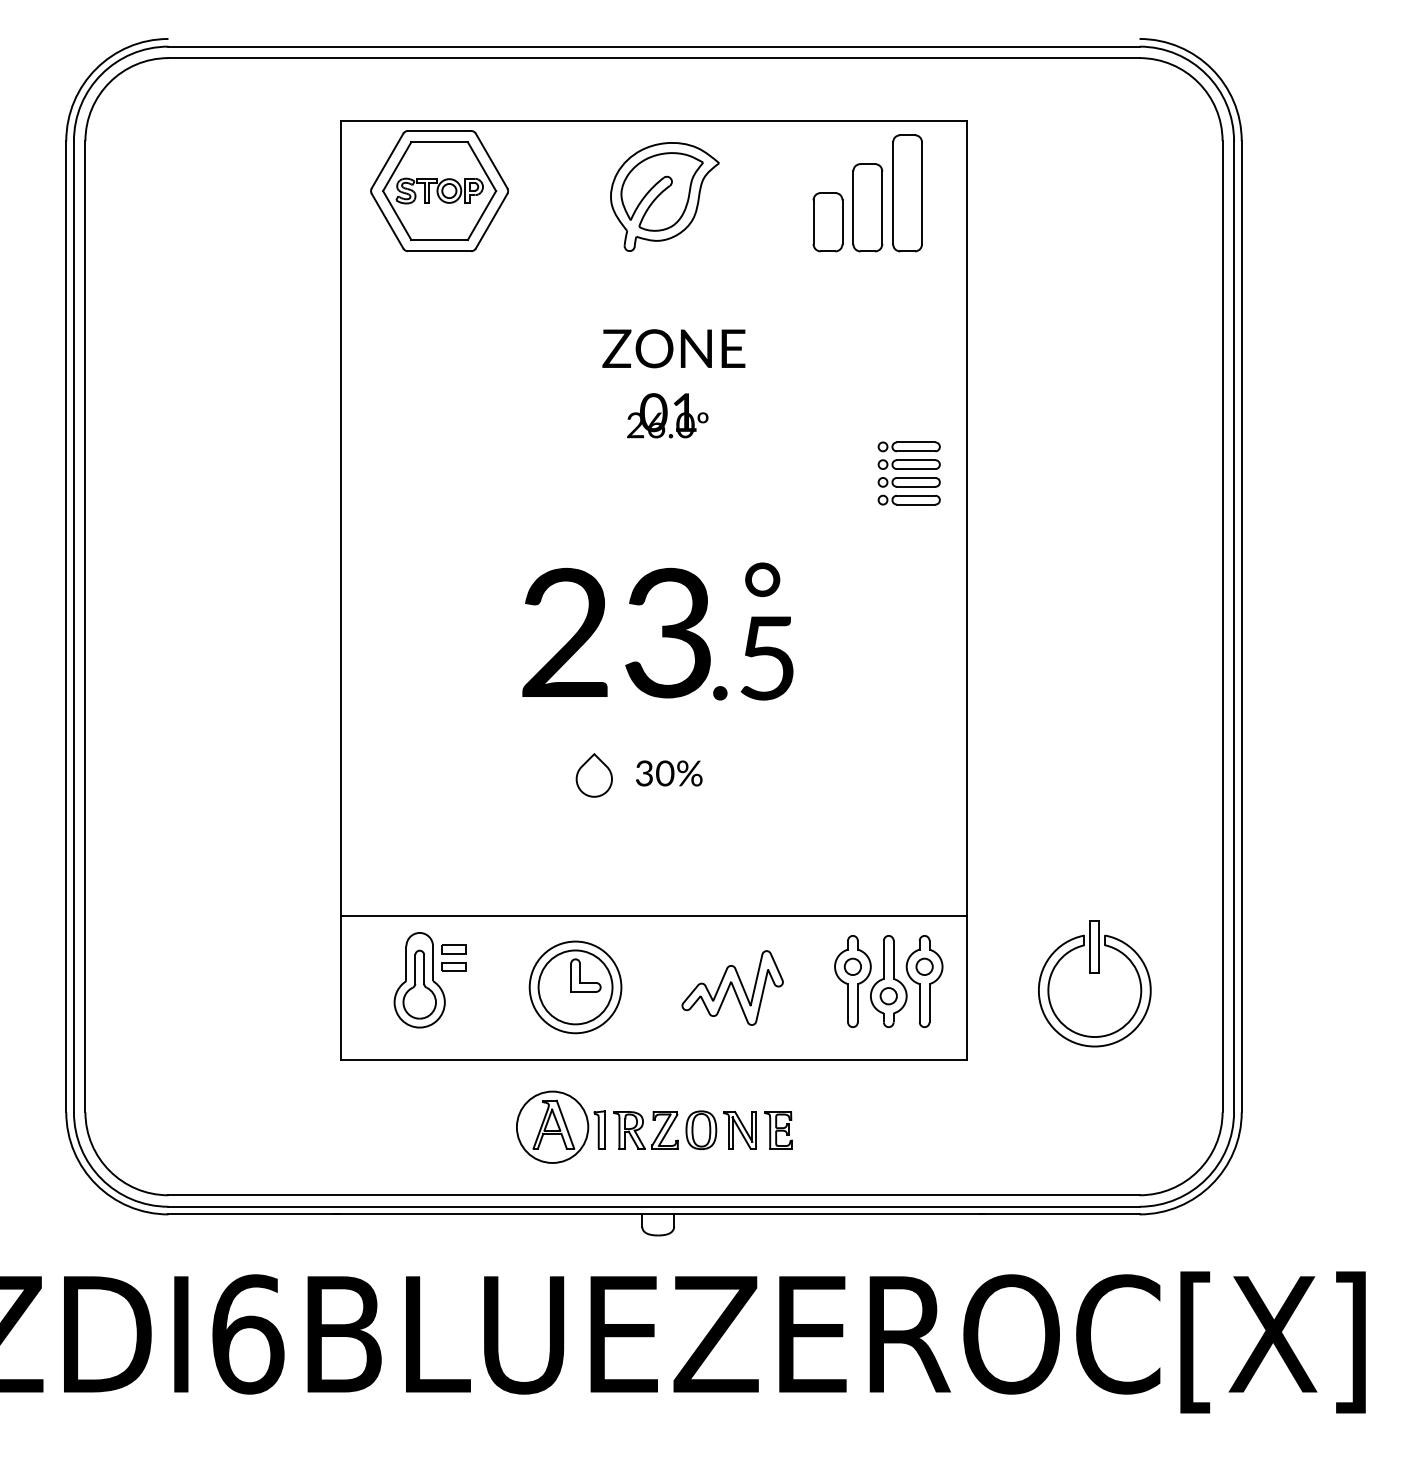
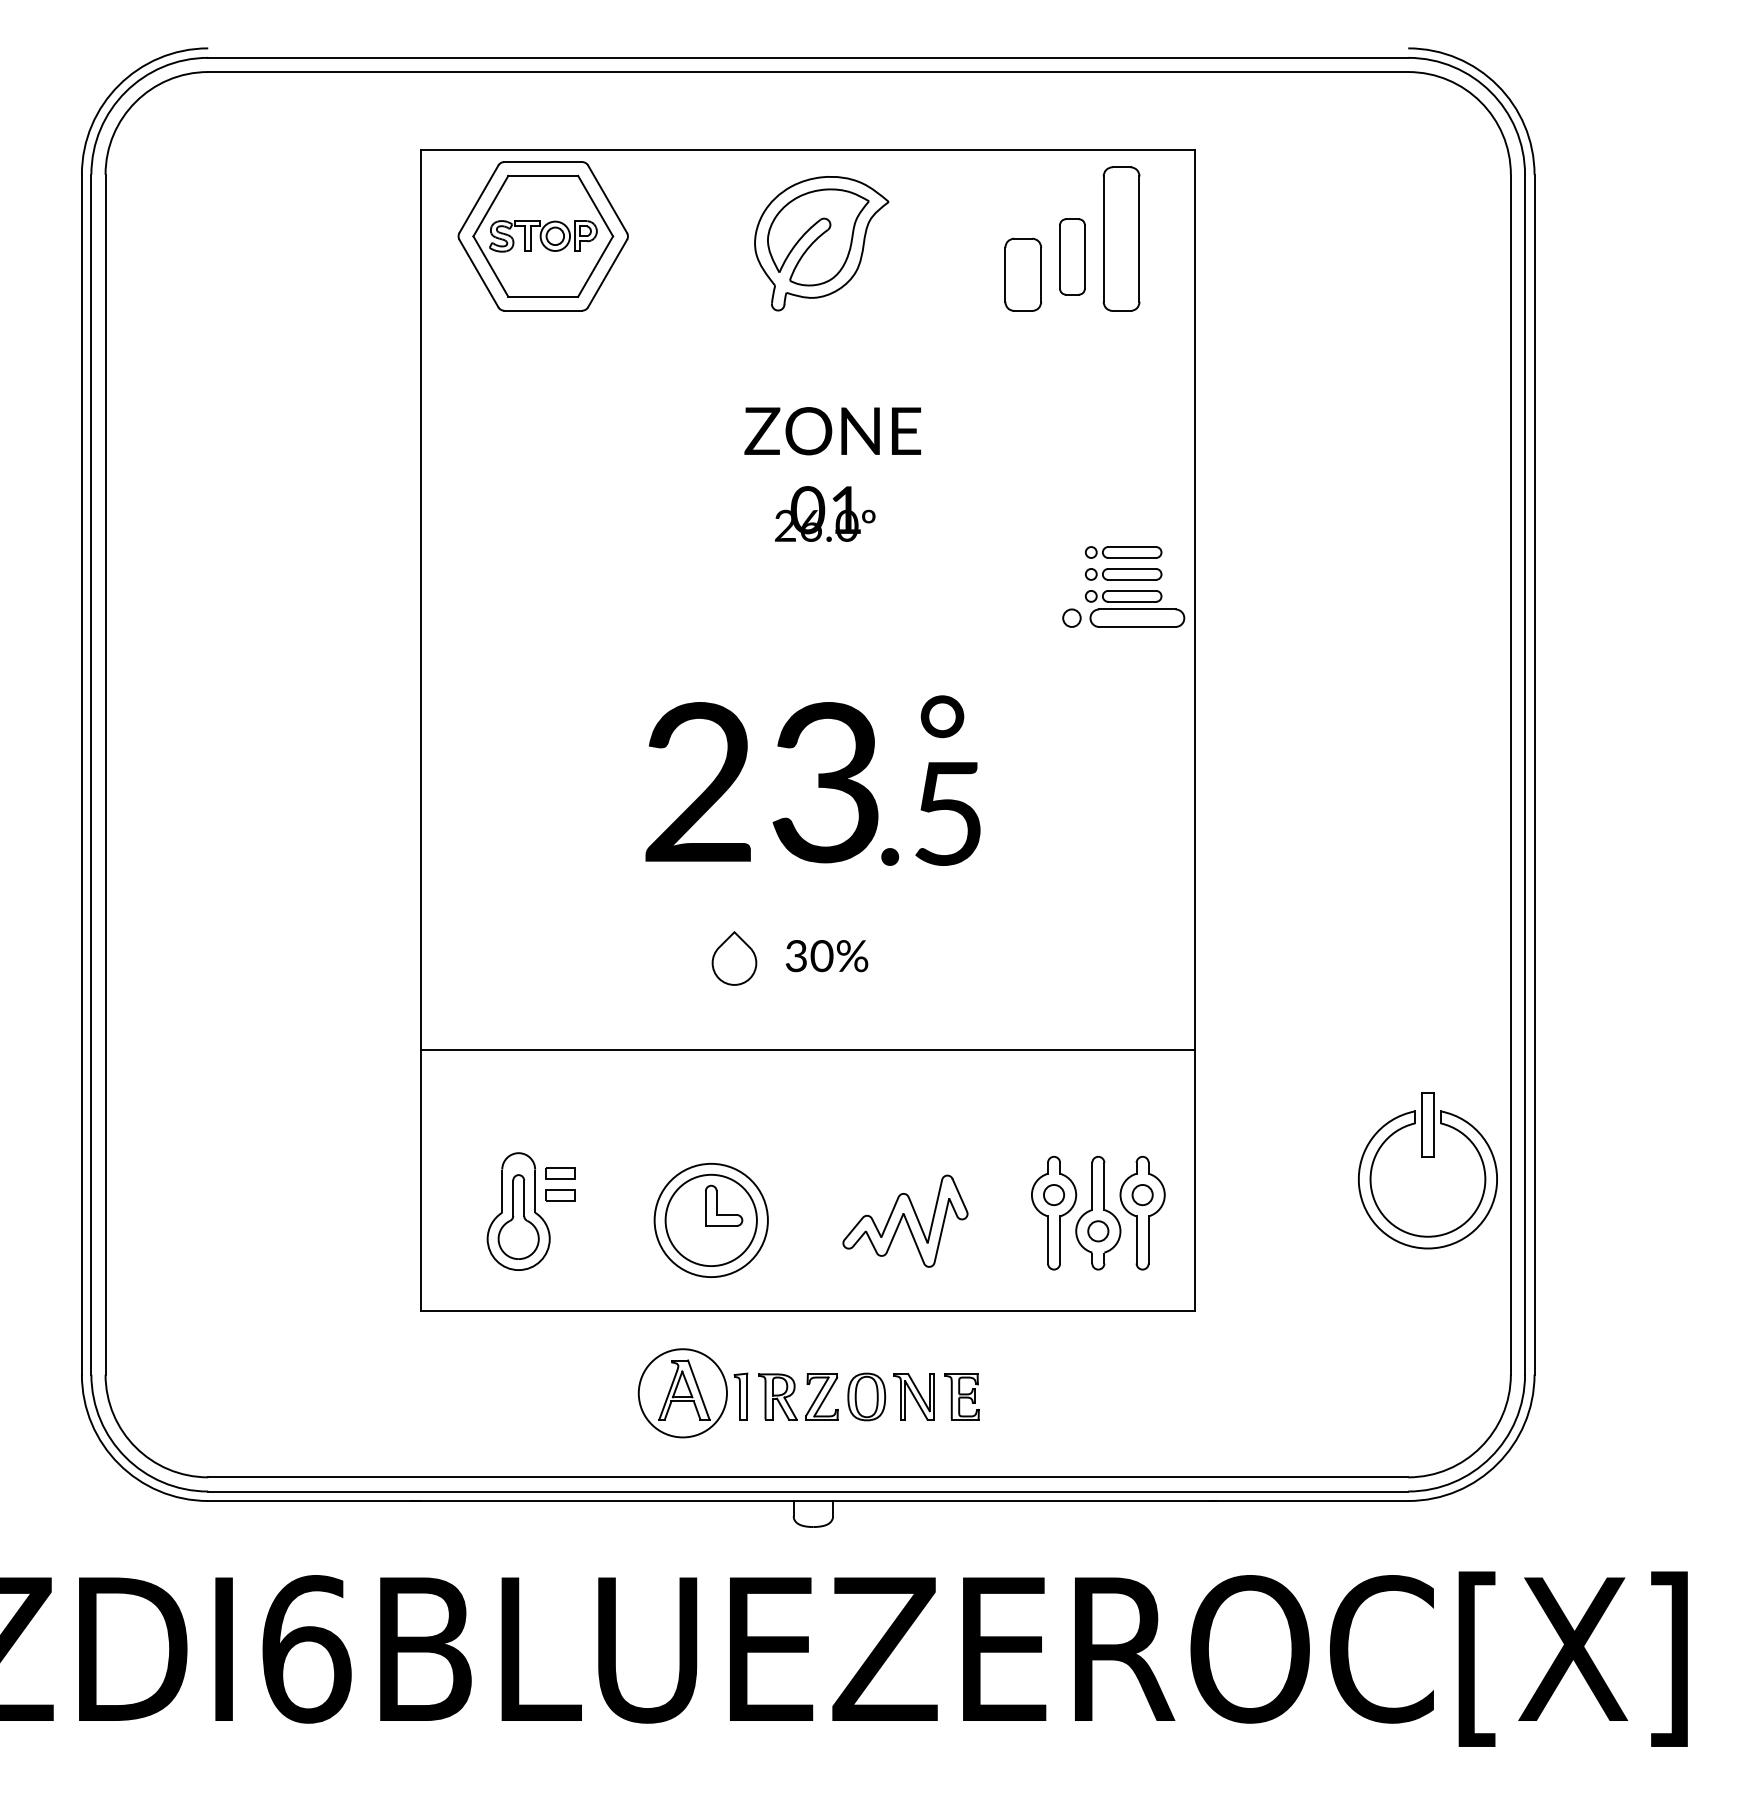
part: (867, 207) -> (1072, 256), size x0.7
part: (909, 500) -> (1123, 618), size x1.6
line: (654, 915) -> (808, 1049), moved
part: (1094, 972) -> (1427, 1157), moved

